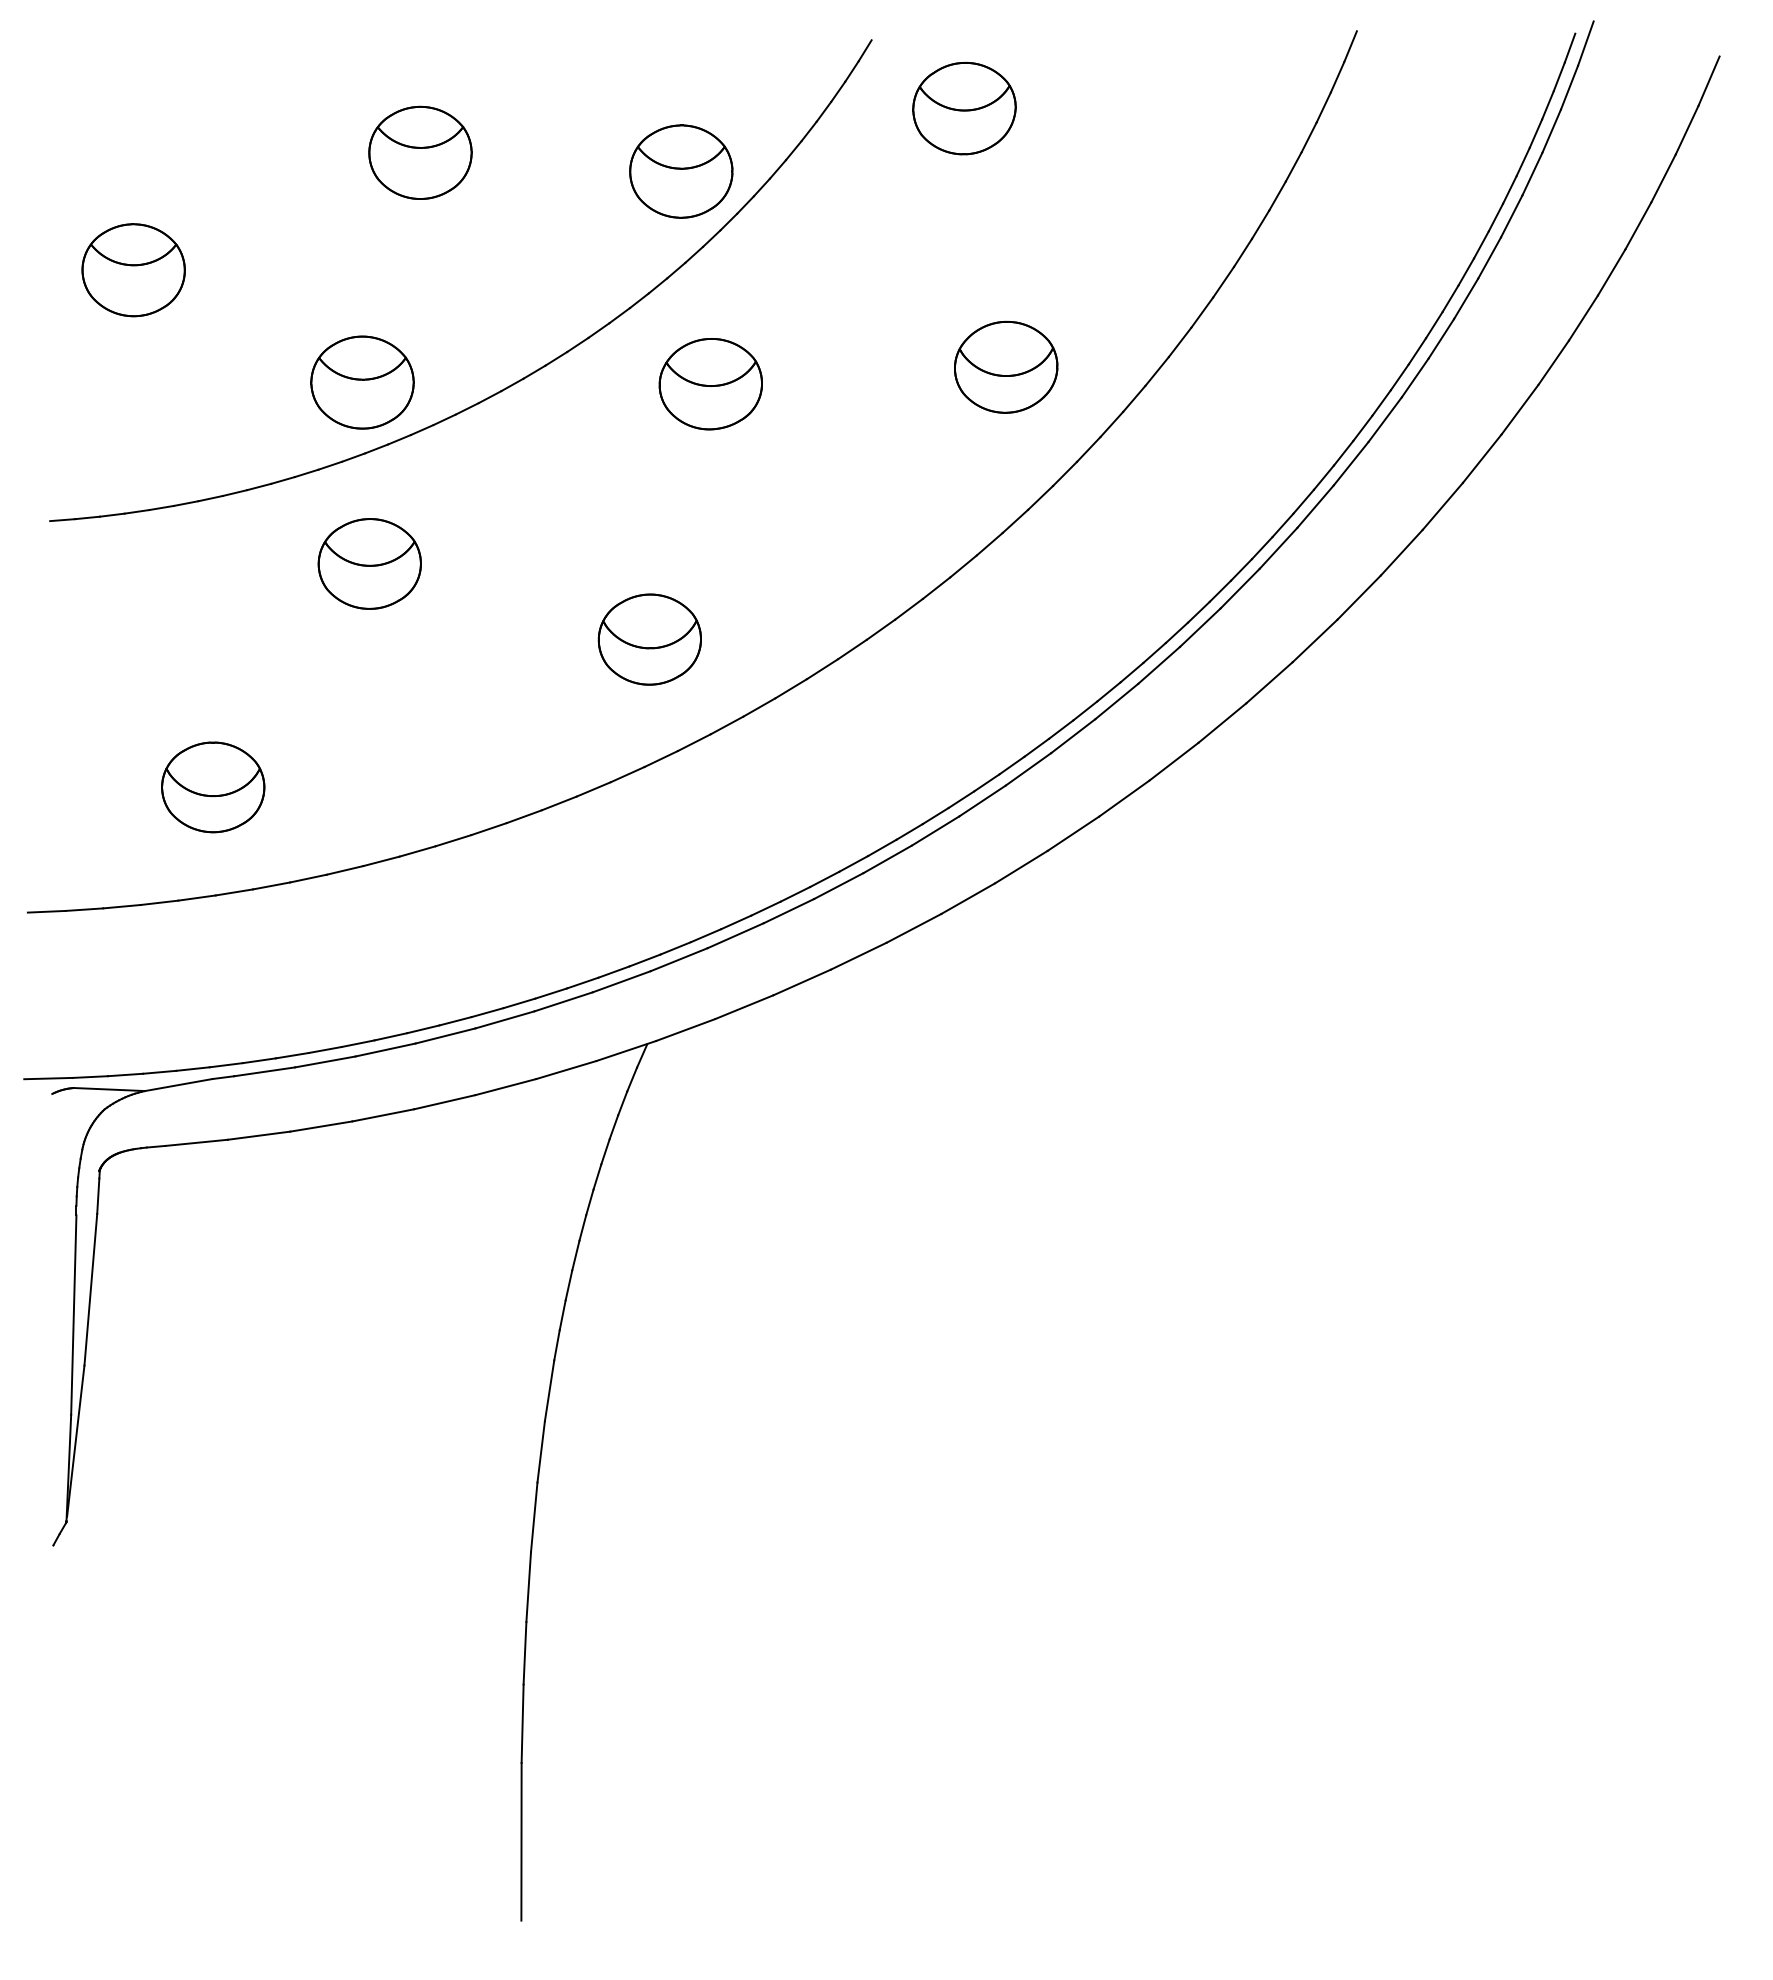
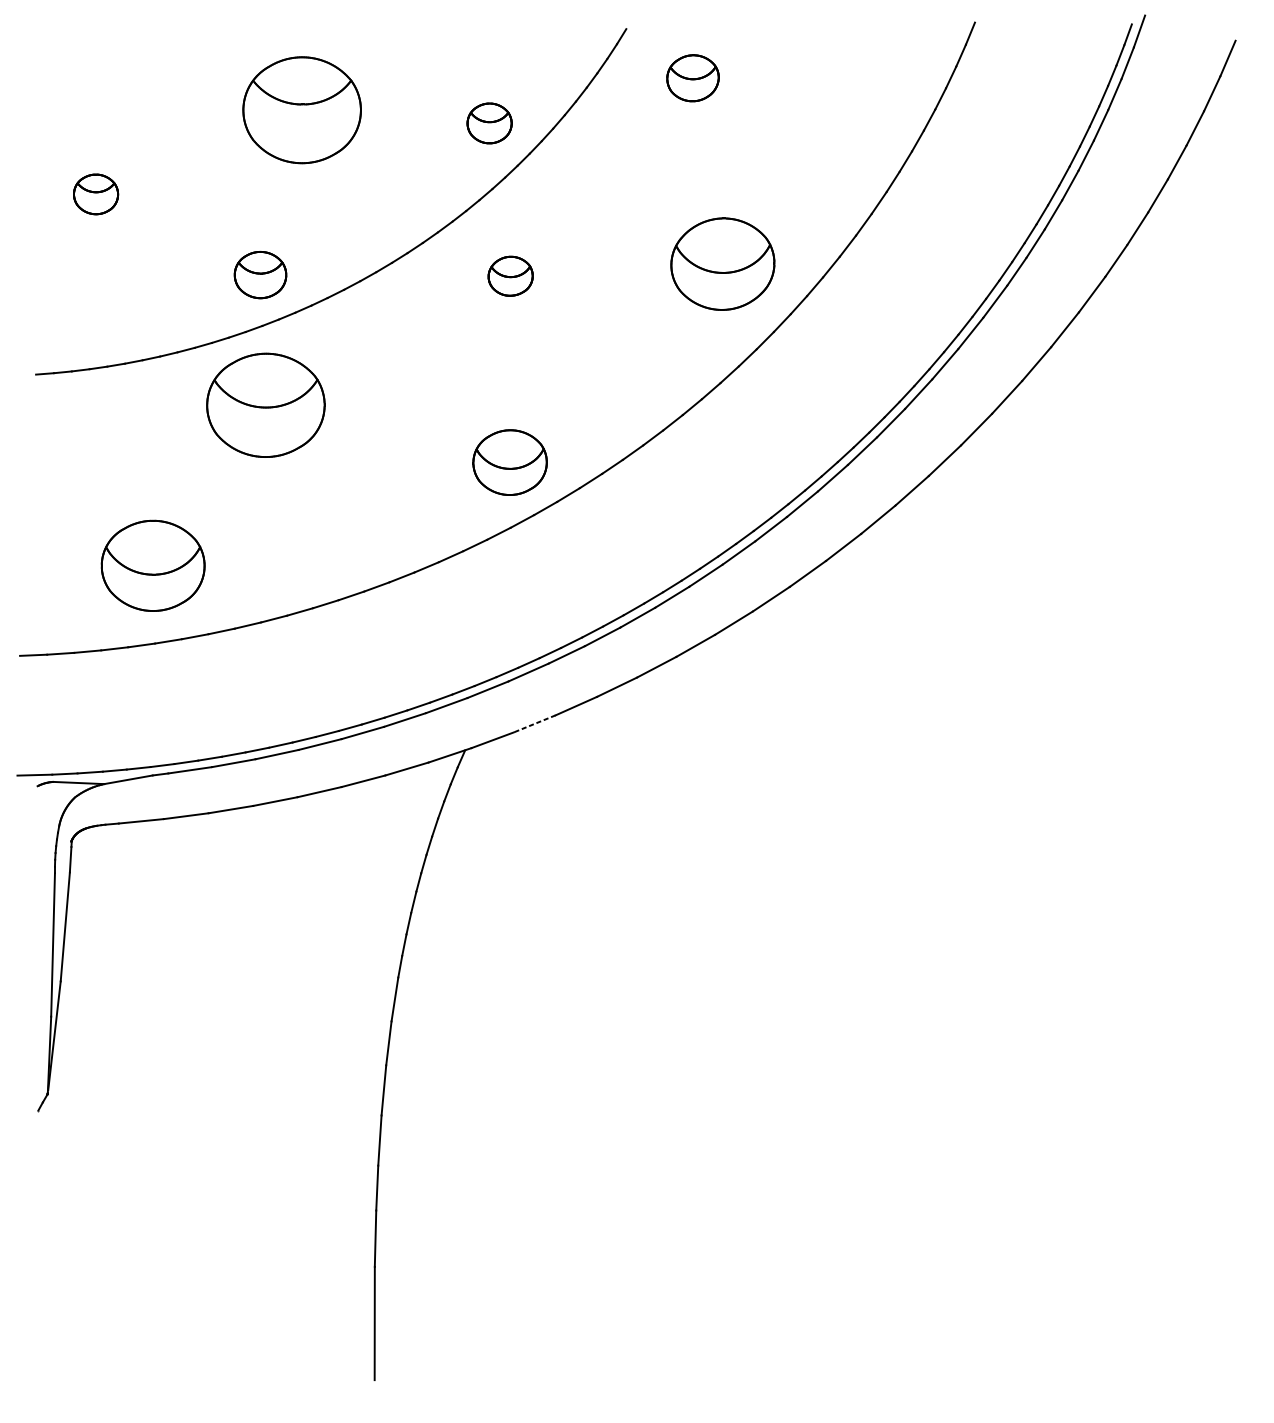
part: (964, 108) -> (693, 78), size x0.7
part: (420, 152) -> (302, 109), size x1.6
part: (681, 171) -> (489, 123), size x0.6
part: (133, 270) -> (95, 194), size x0.6
part: (1006, 366) -> (723, 263), size x1.4
part: (362, 382) -> (260, 275), size x0.7
part: (710, 384) -> (510, 276), size x0.6
part: (369, 563) -> (265, 405), size x1.6
part: (649, 639) -> (509, 462), moved
part: (213, 787) -> (153, 566), size x1.4
line: (743, 1007) -> (534, 724), solid -> dashed

